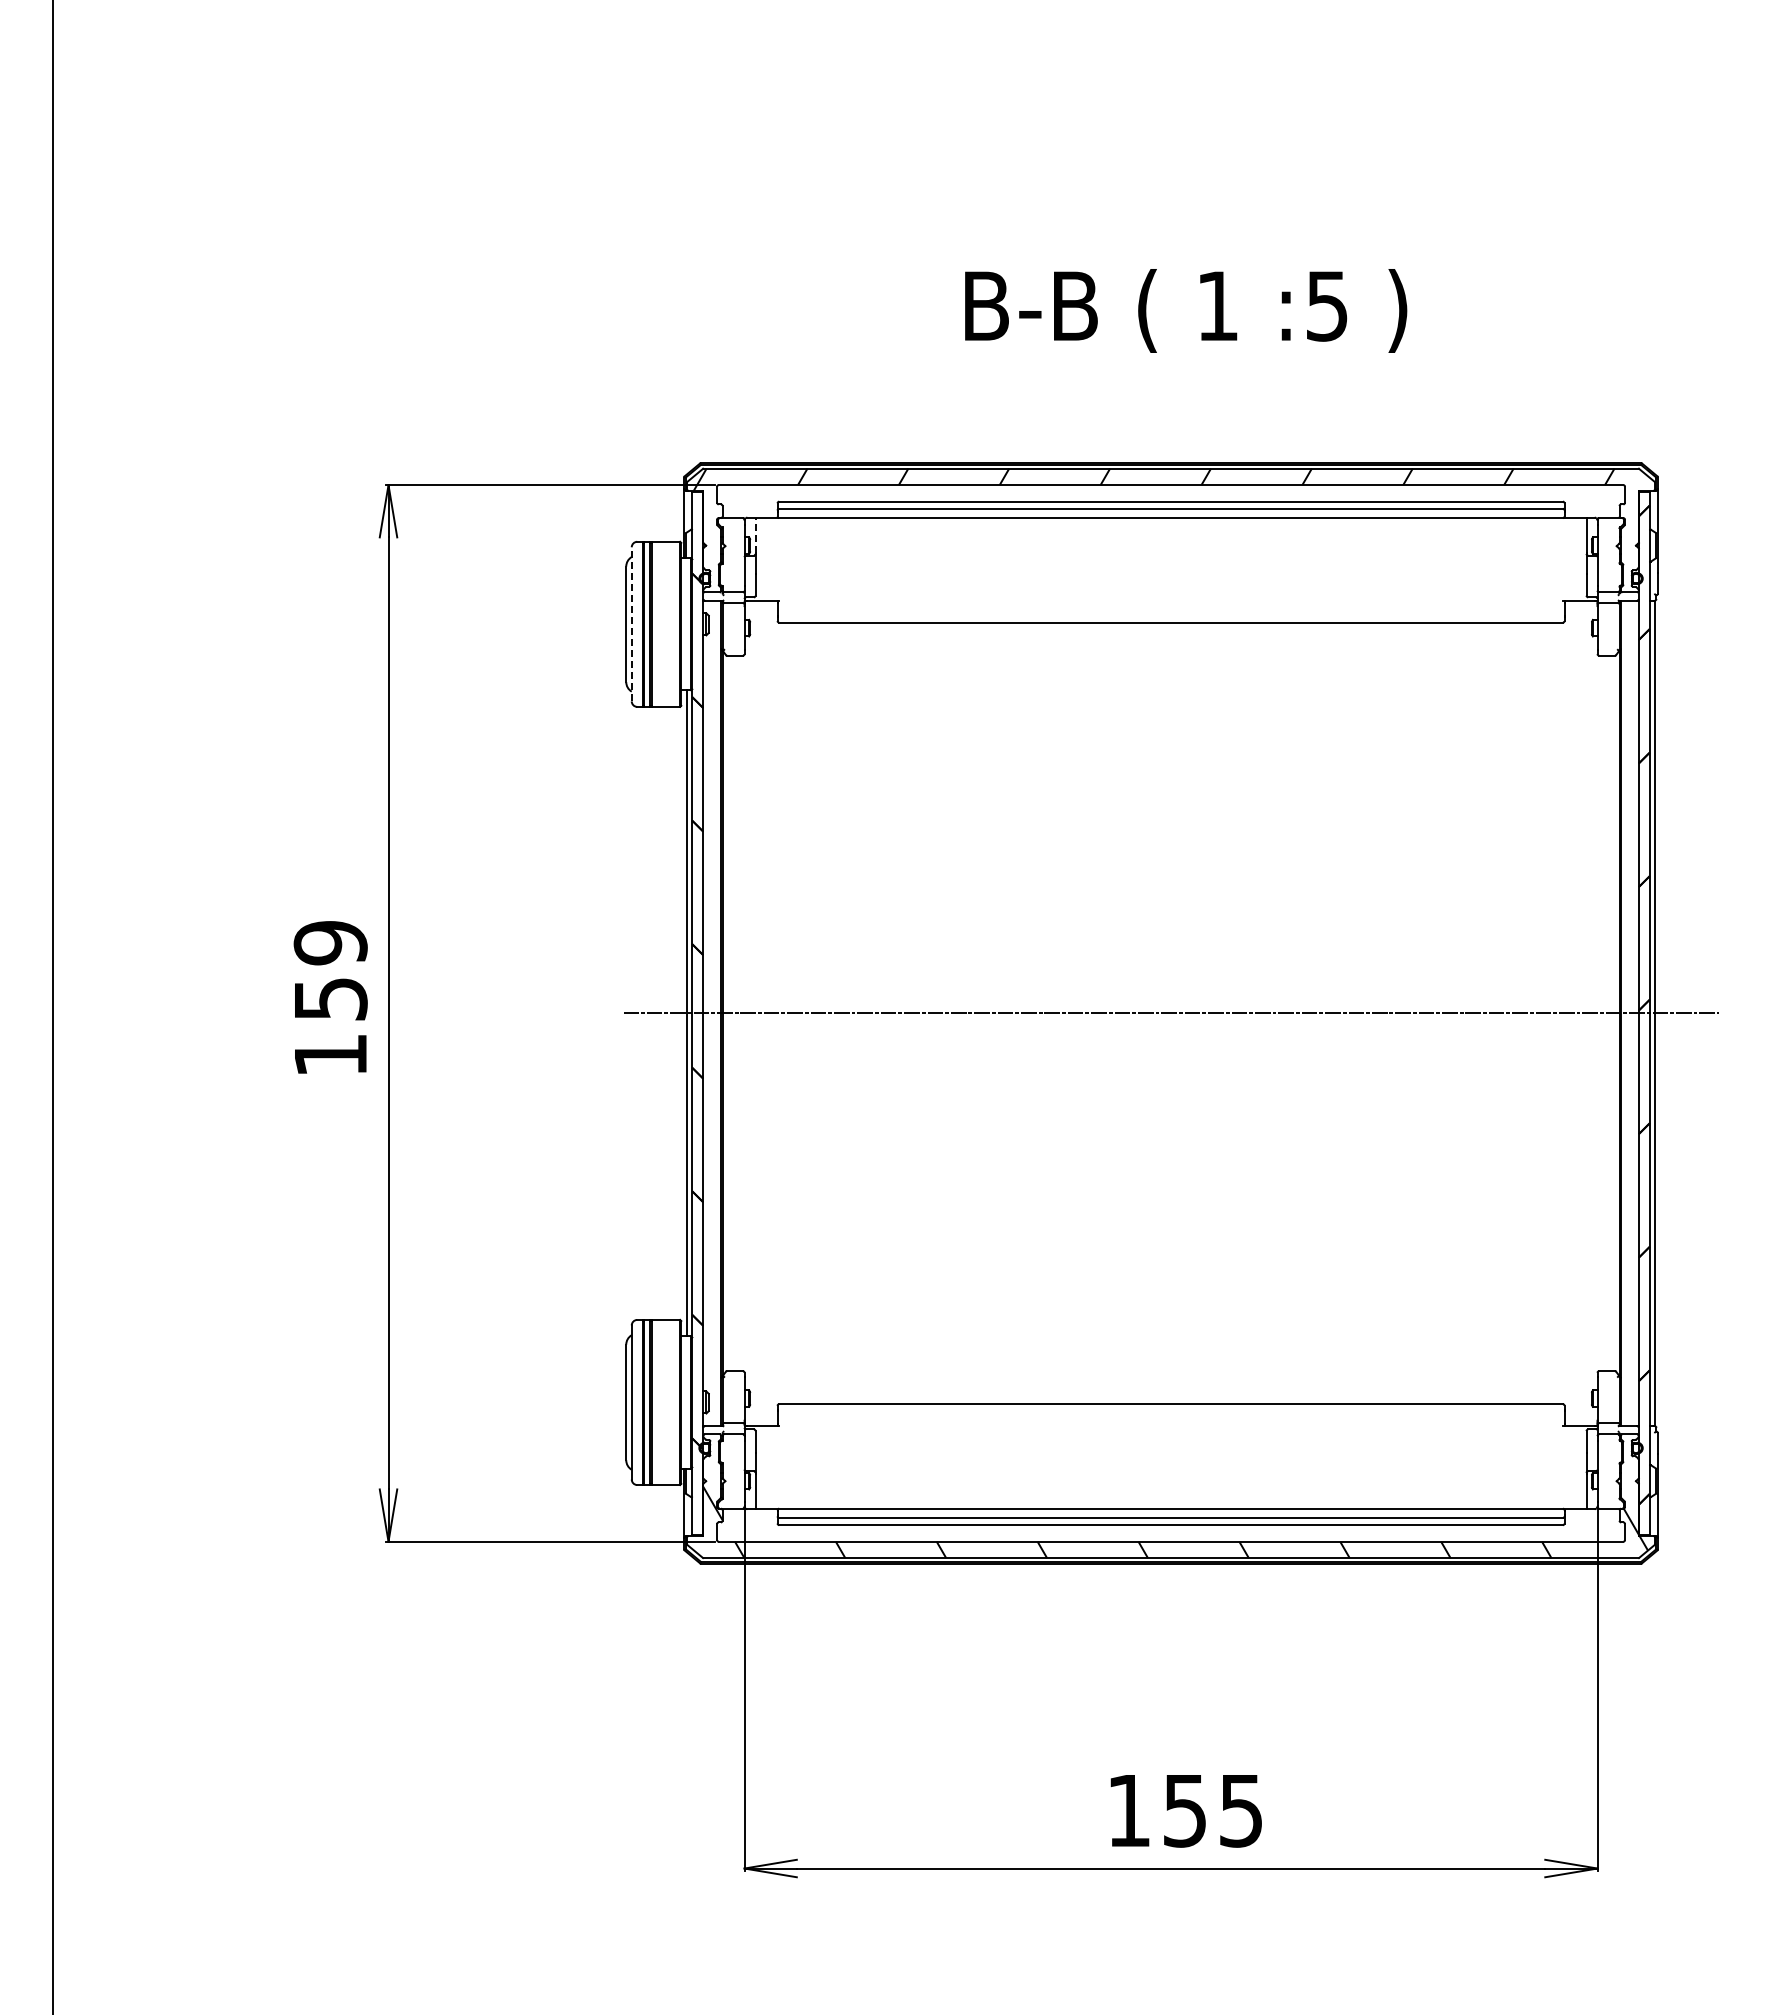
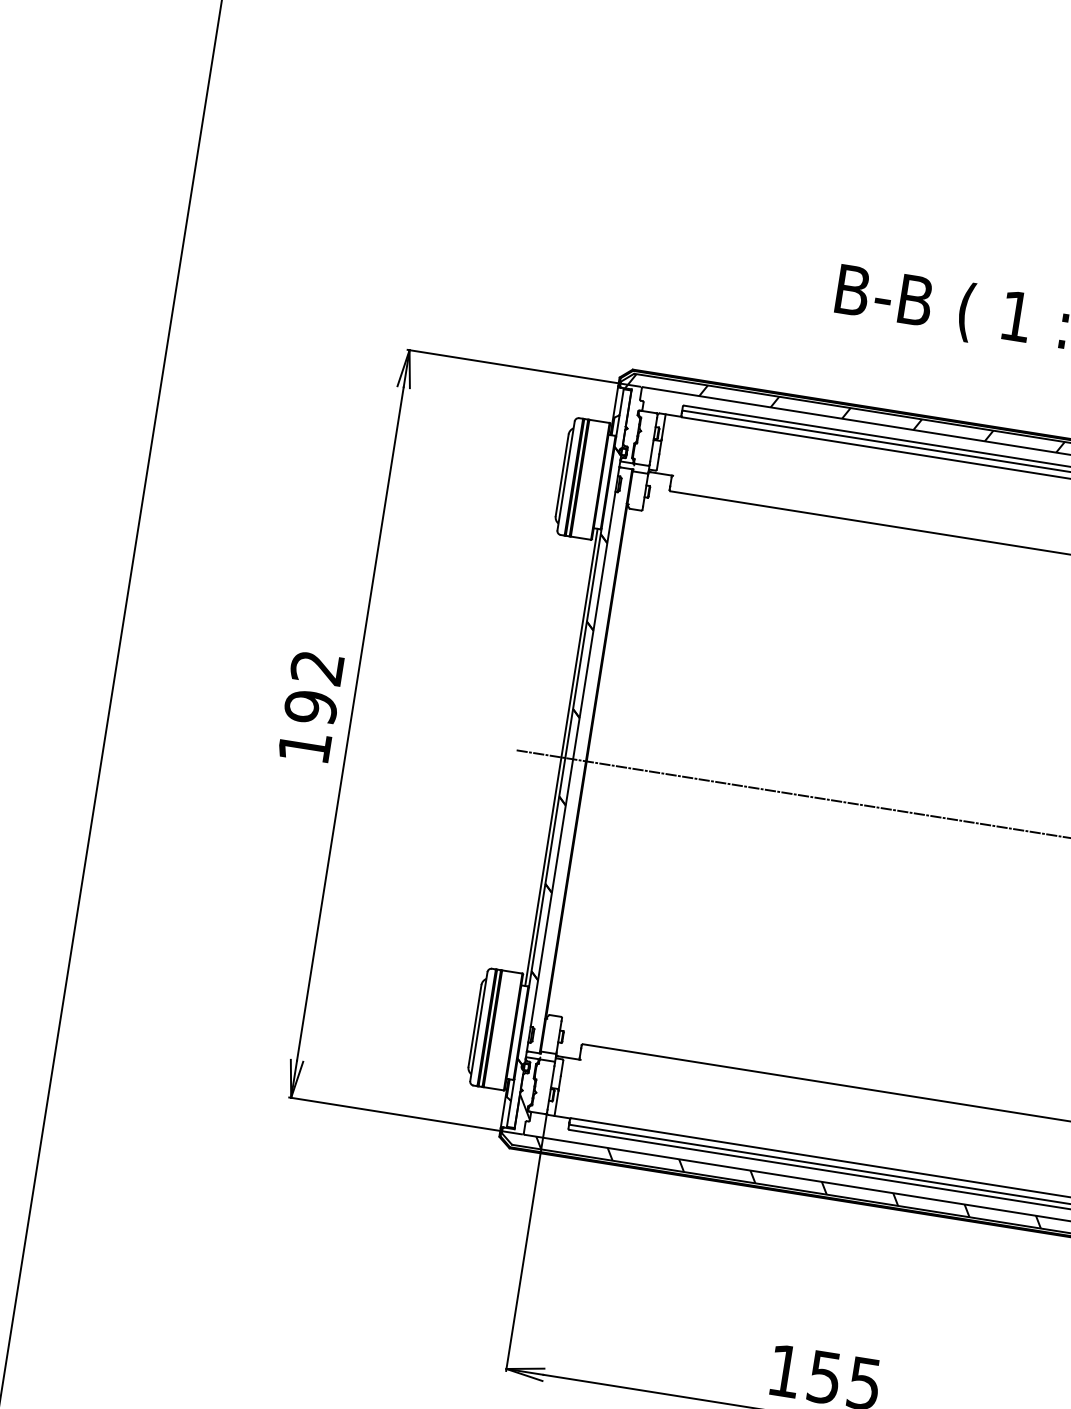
line: (755, 535) -> (663, 426), dashed -> solid
line: (631, 623) -> (566, 475), dashed -> solid
text: (330, 971) -> (314, 687), 159 -> 192

